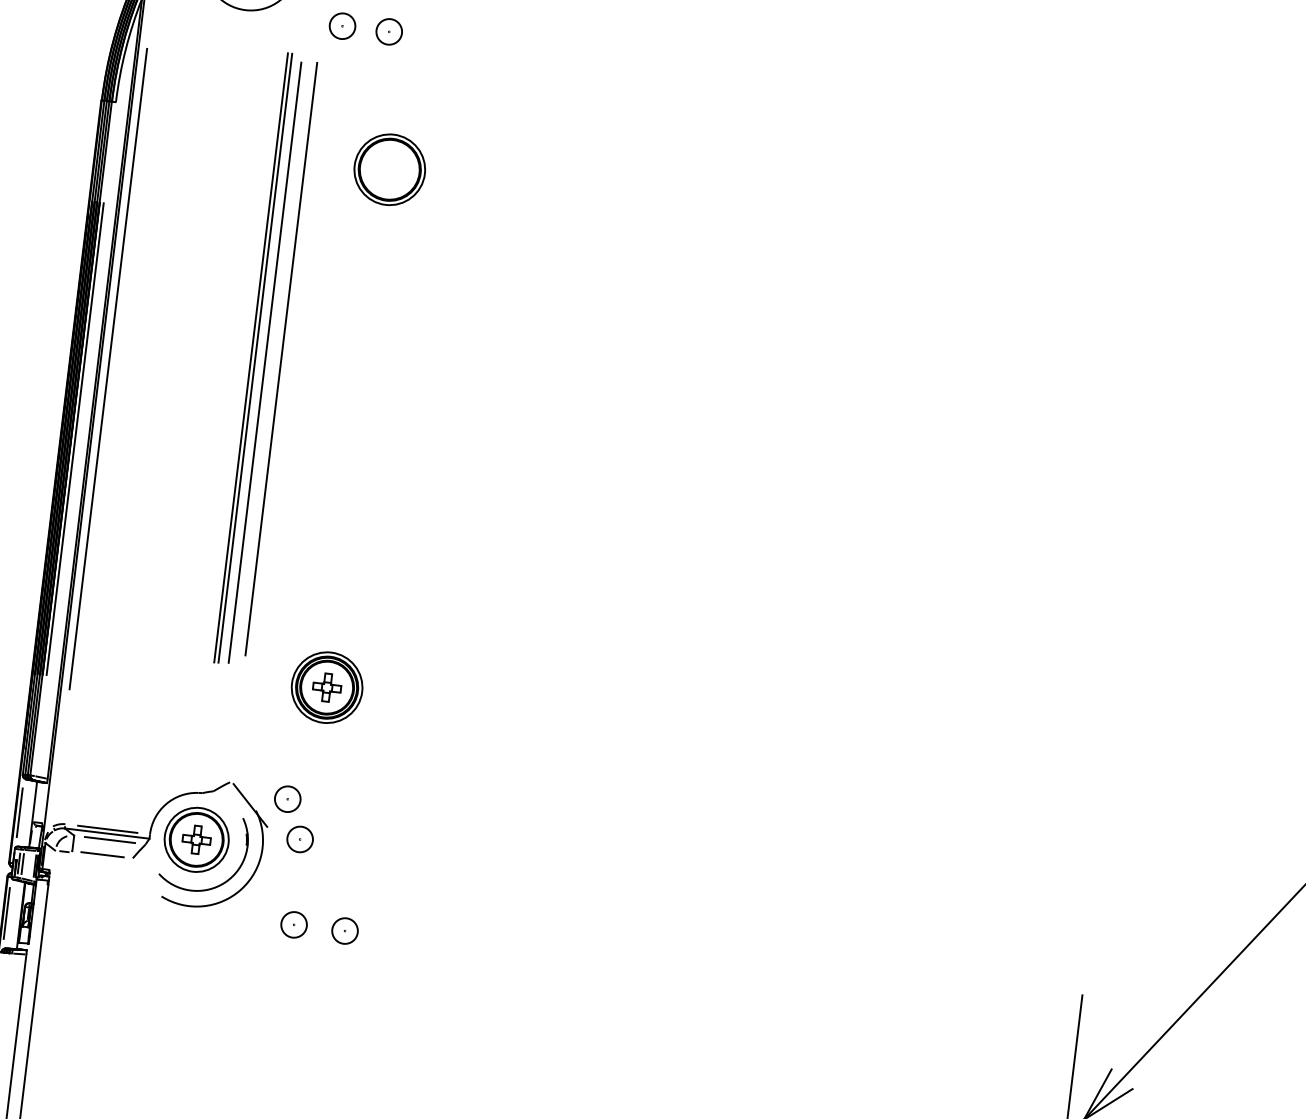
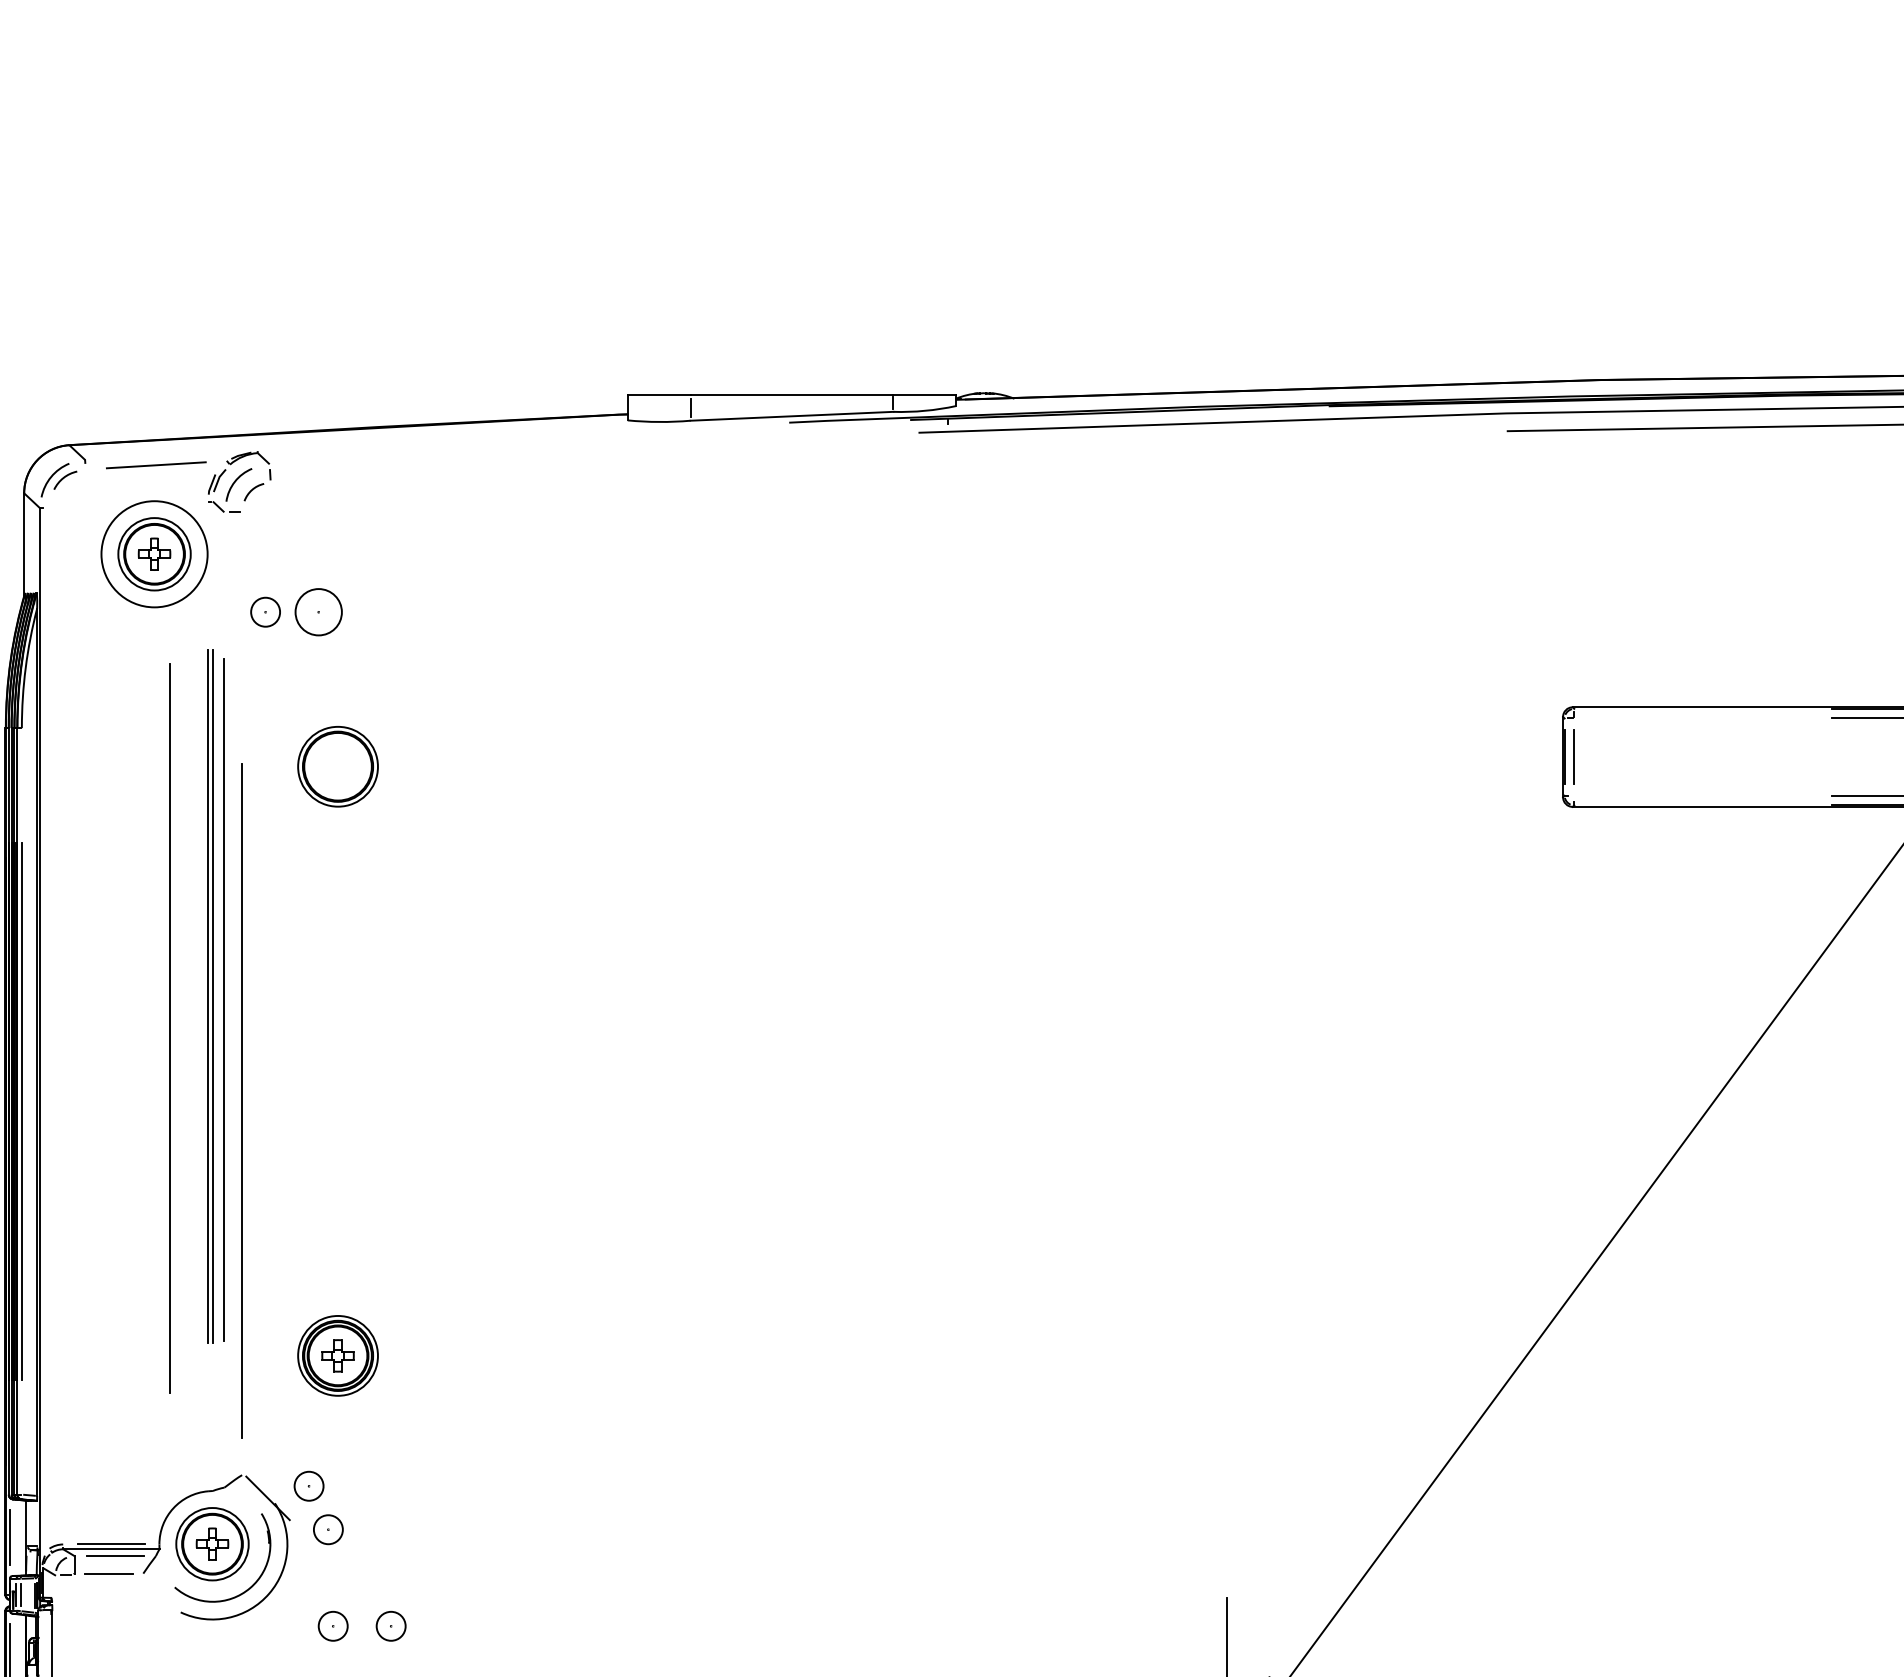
circle: (389, 31) -> (318, 611), size x1.6
line: (280, 358) -> (241, 1100), moved
line: (108, 369) -> (169, 1028), moved

